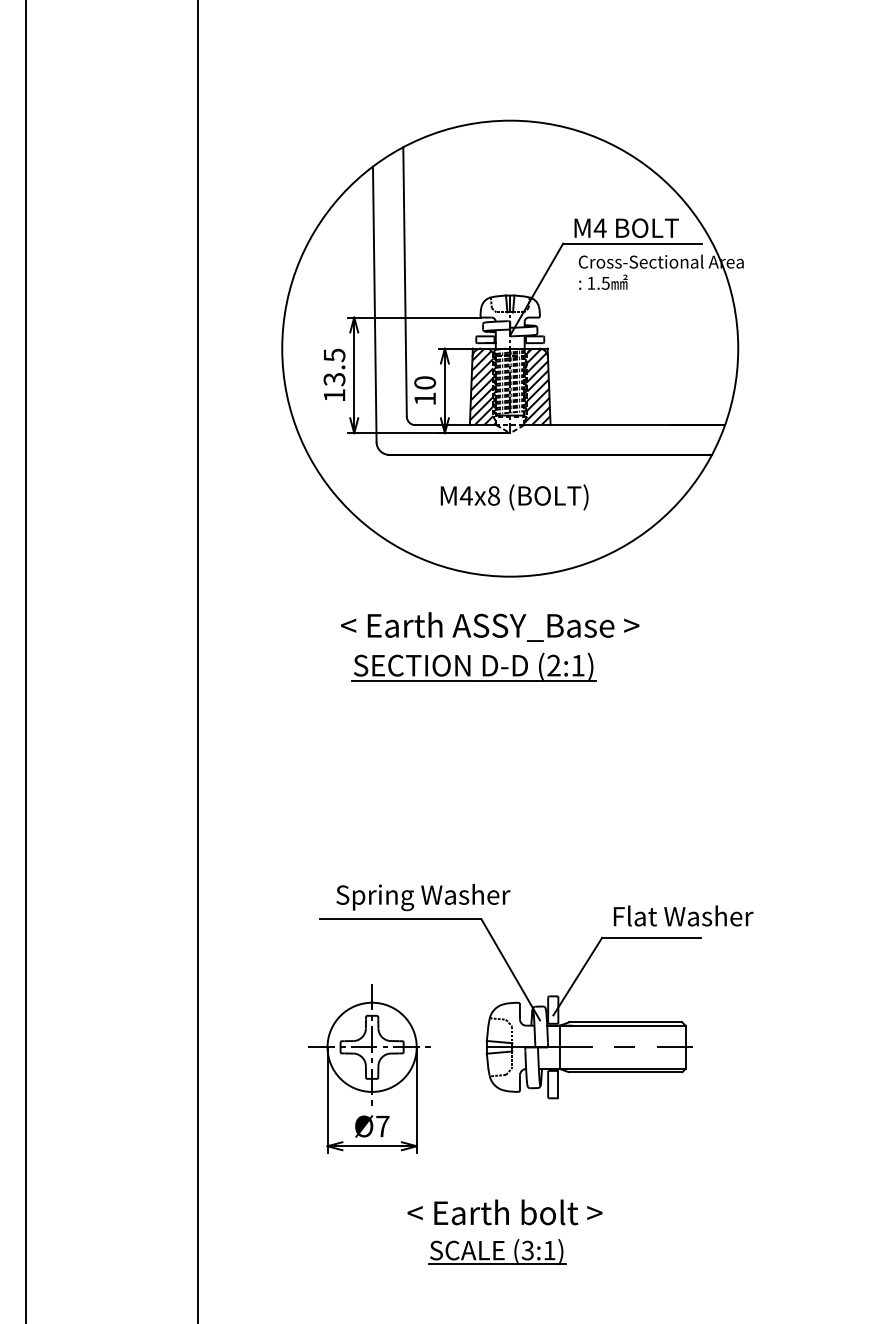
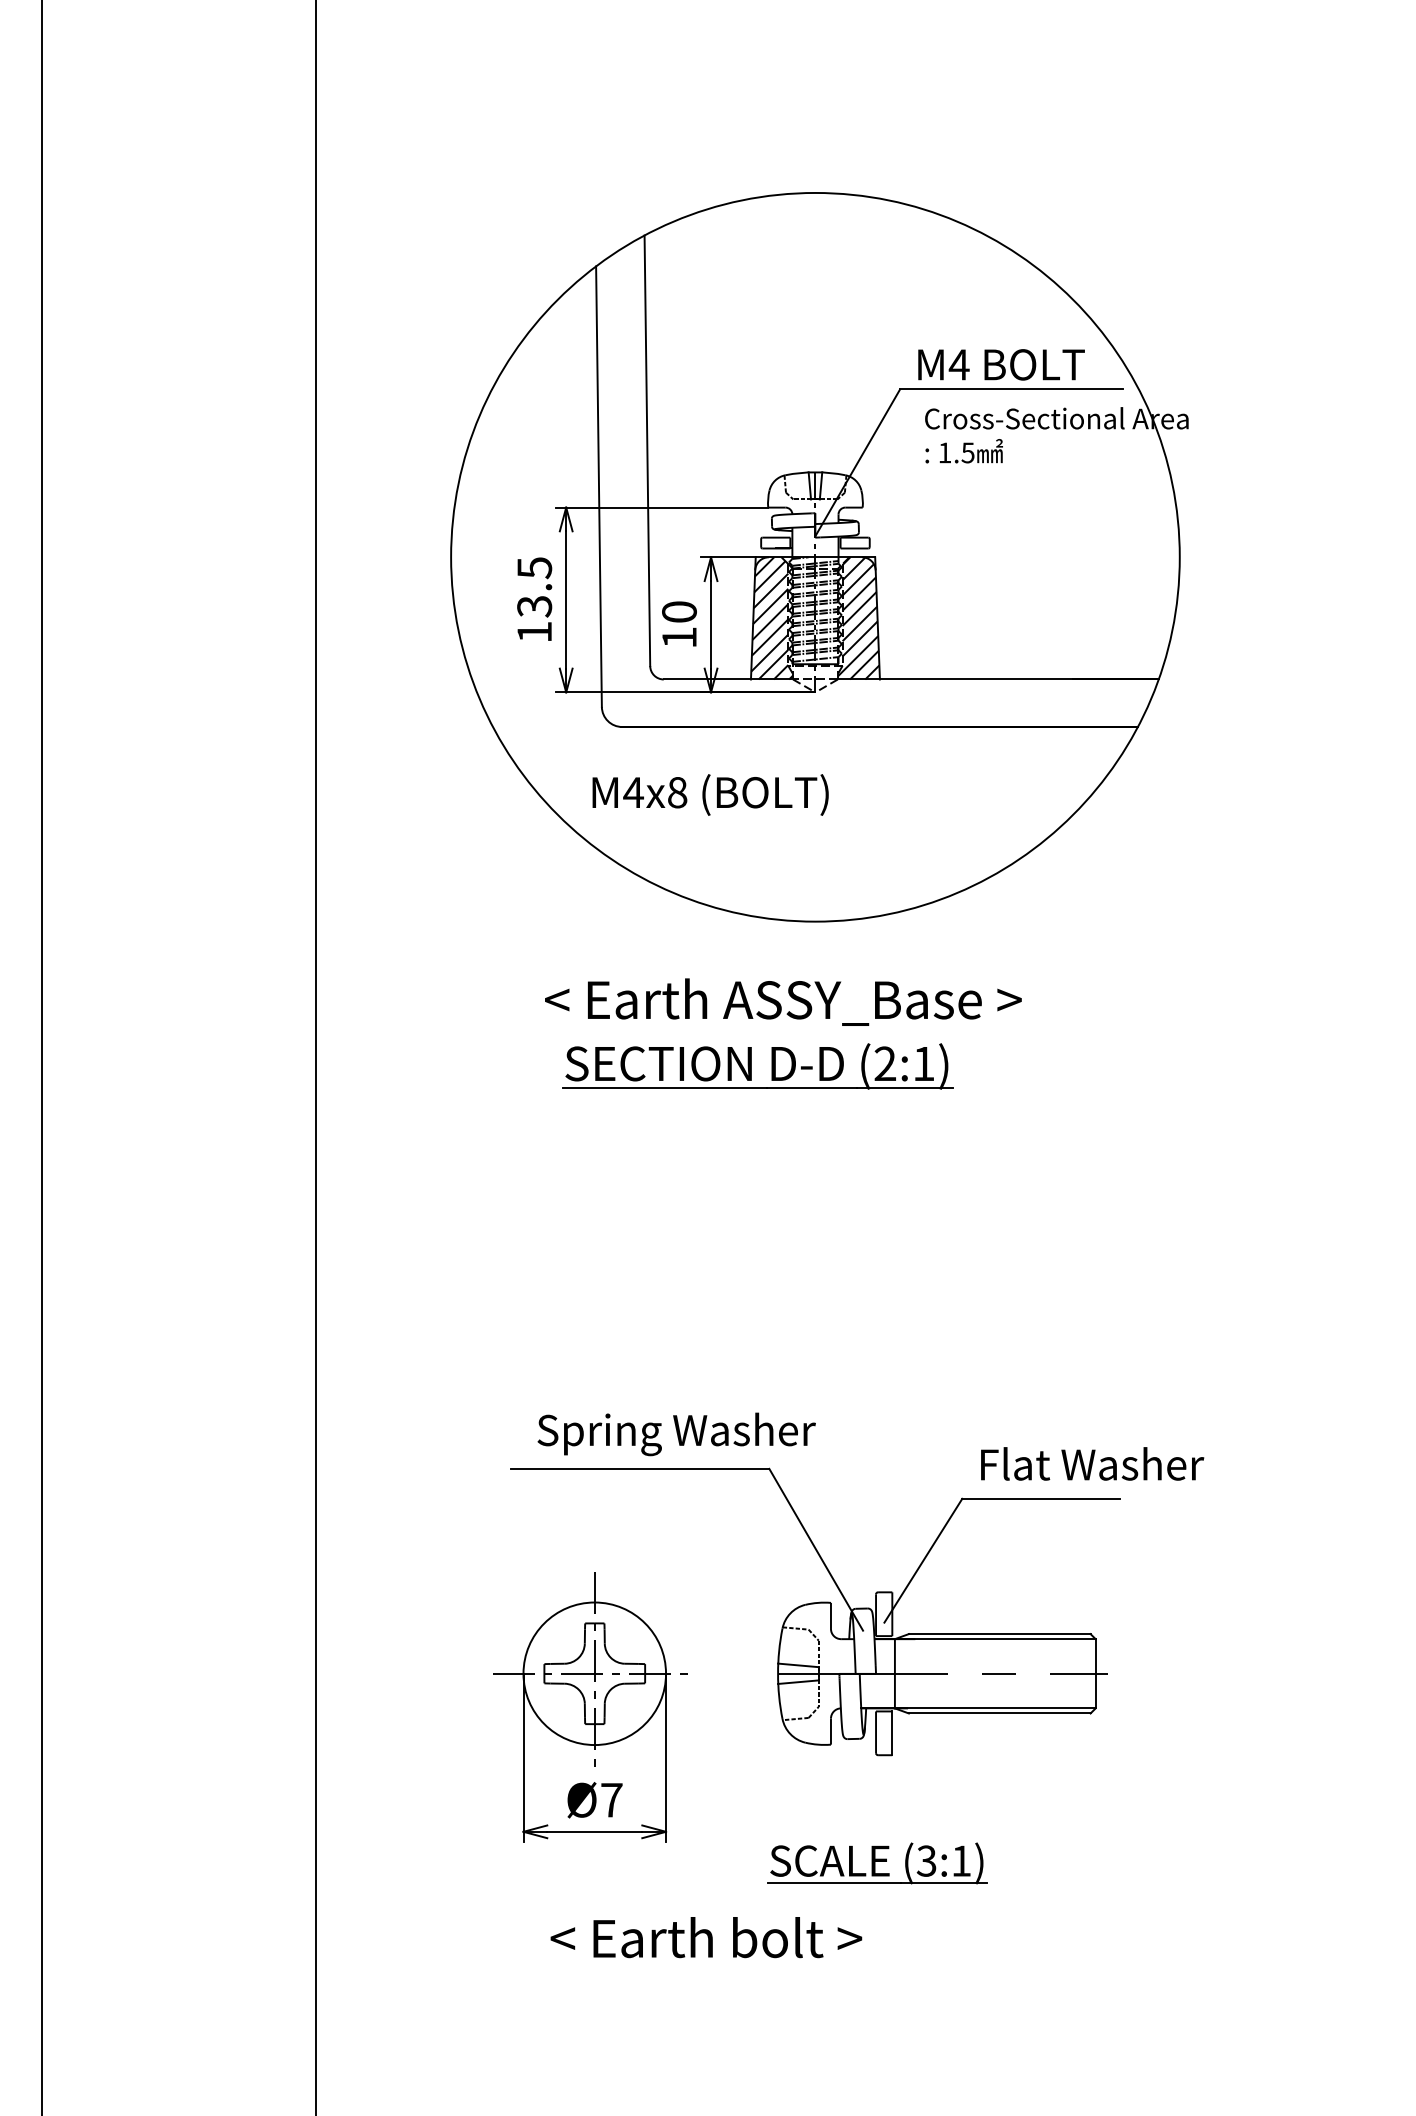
text: (514, 497) -> (710, 795), moved
text: (504, 1212) -> (705, 1937), moved
part: (497, 1251) -> (878, 1862), moved

